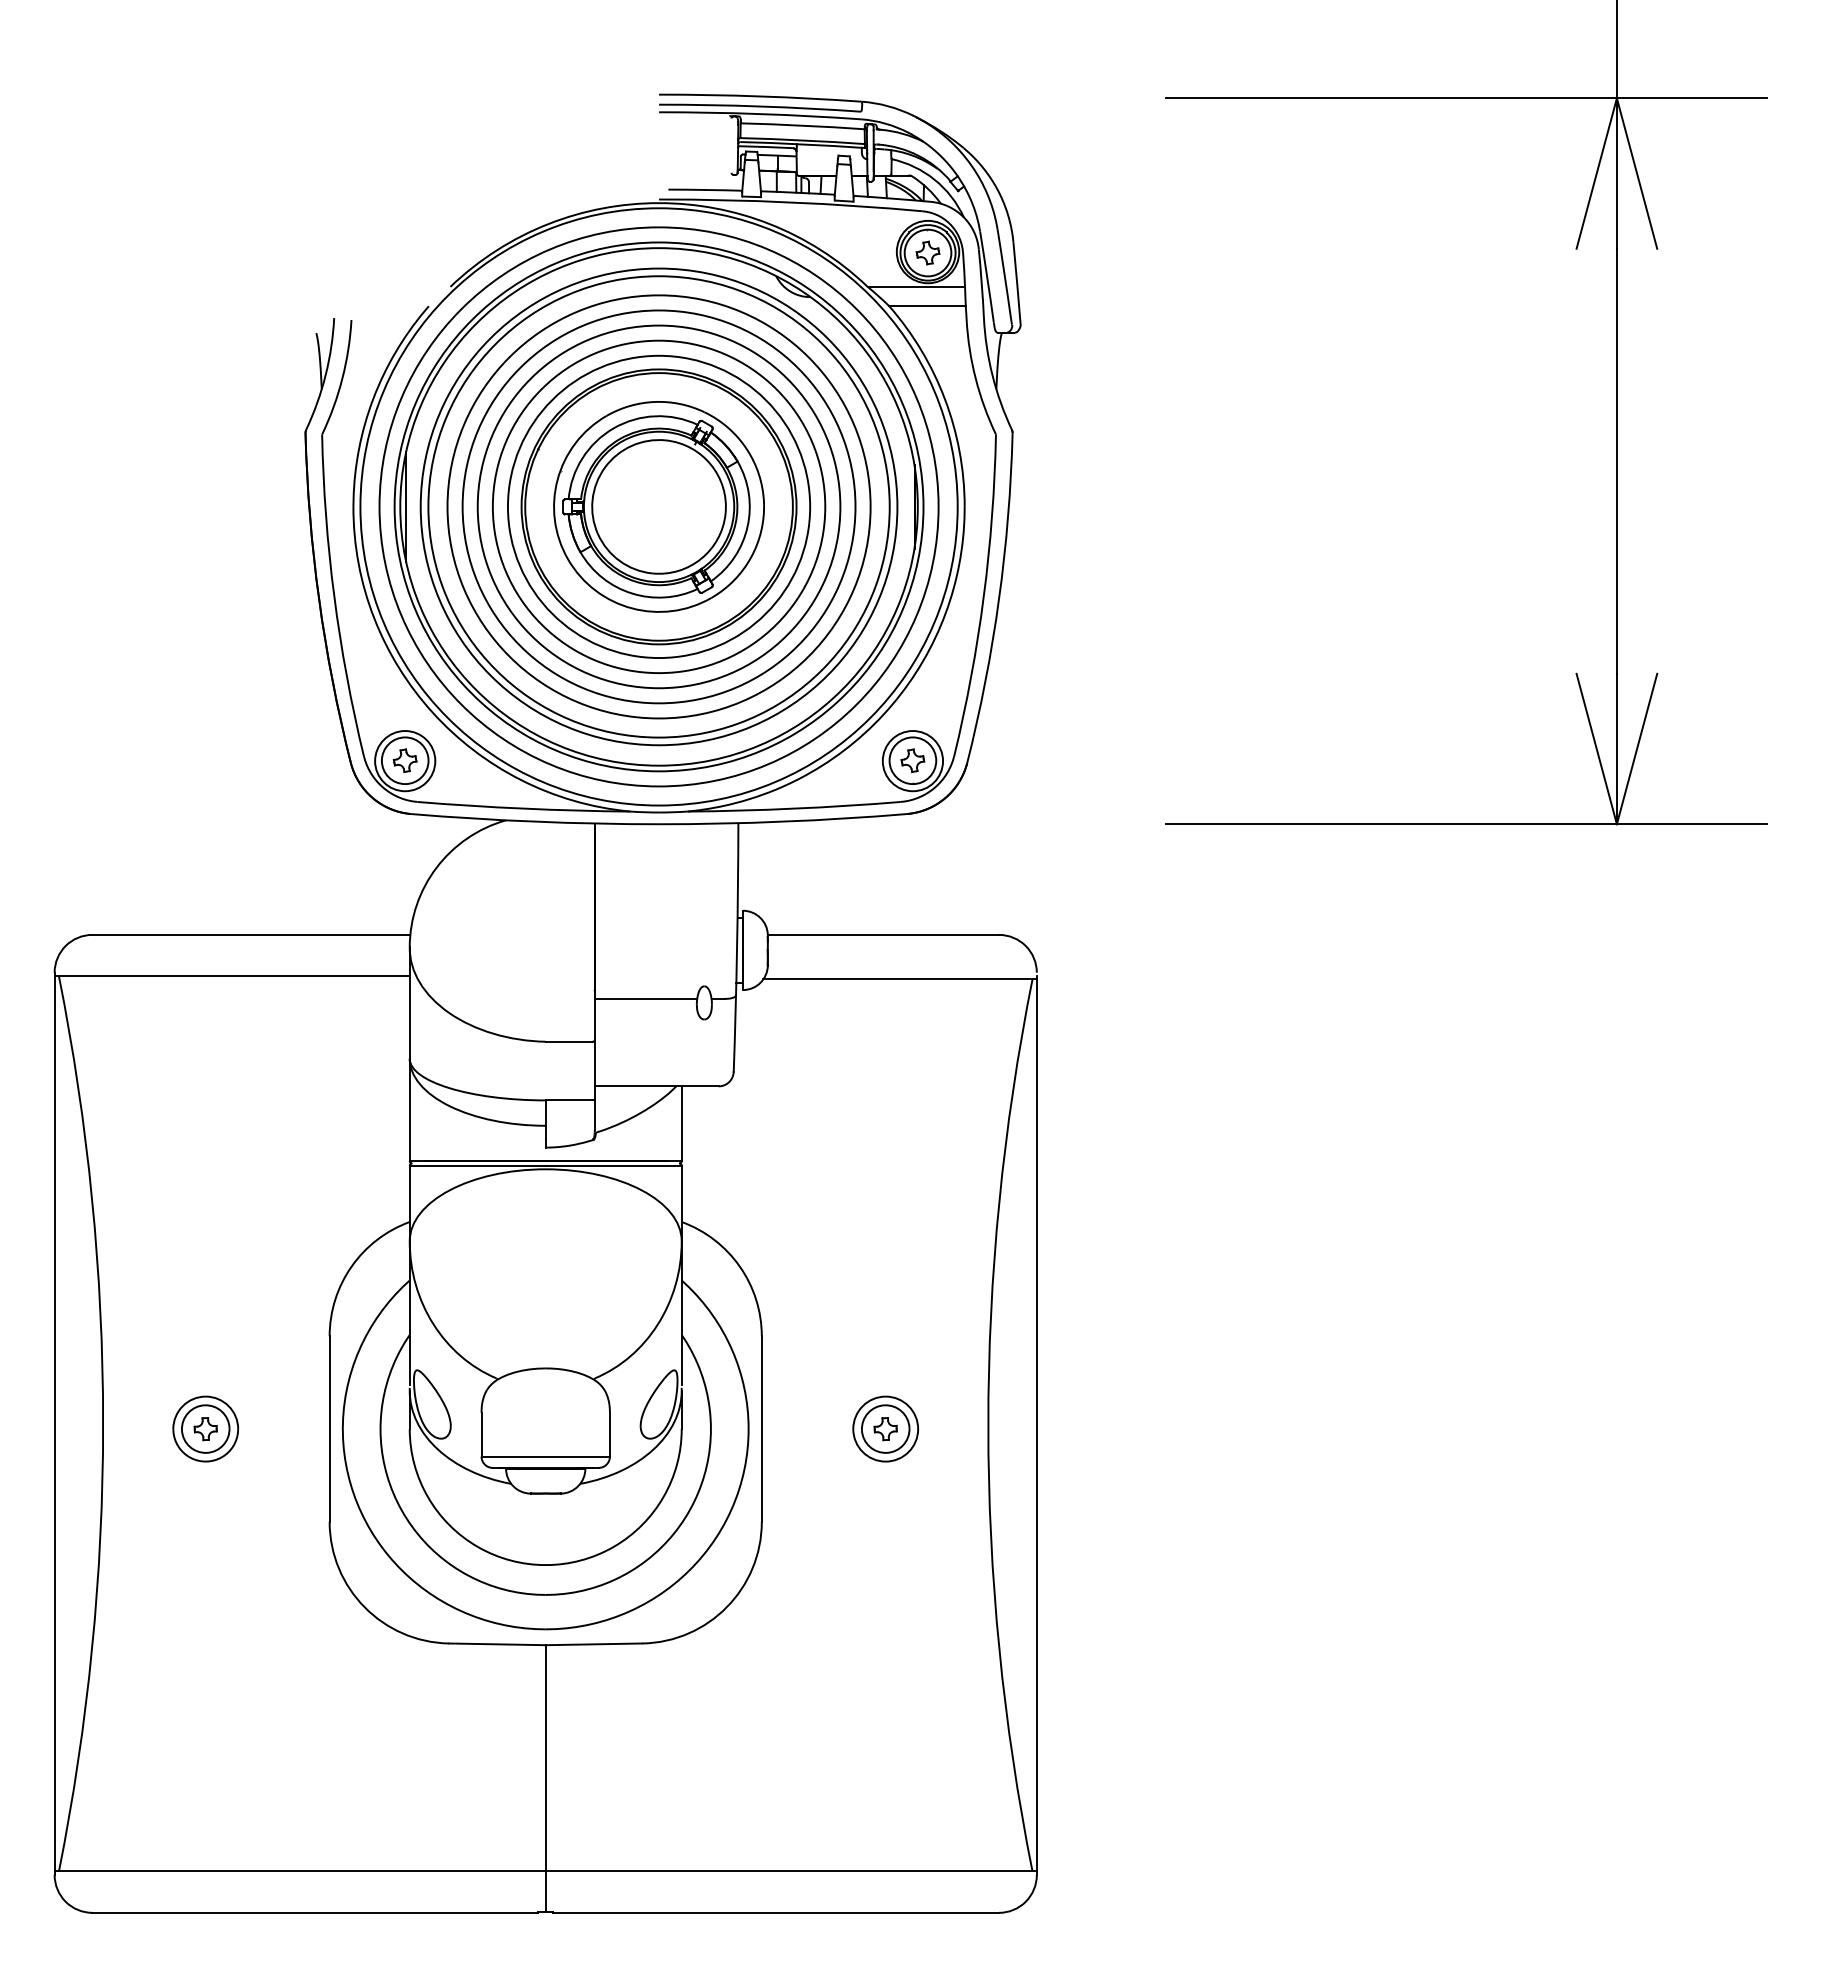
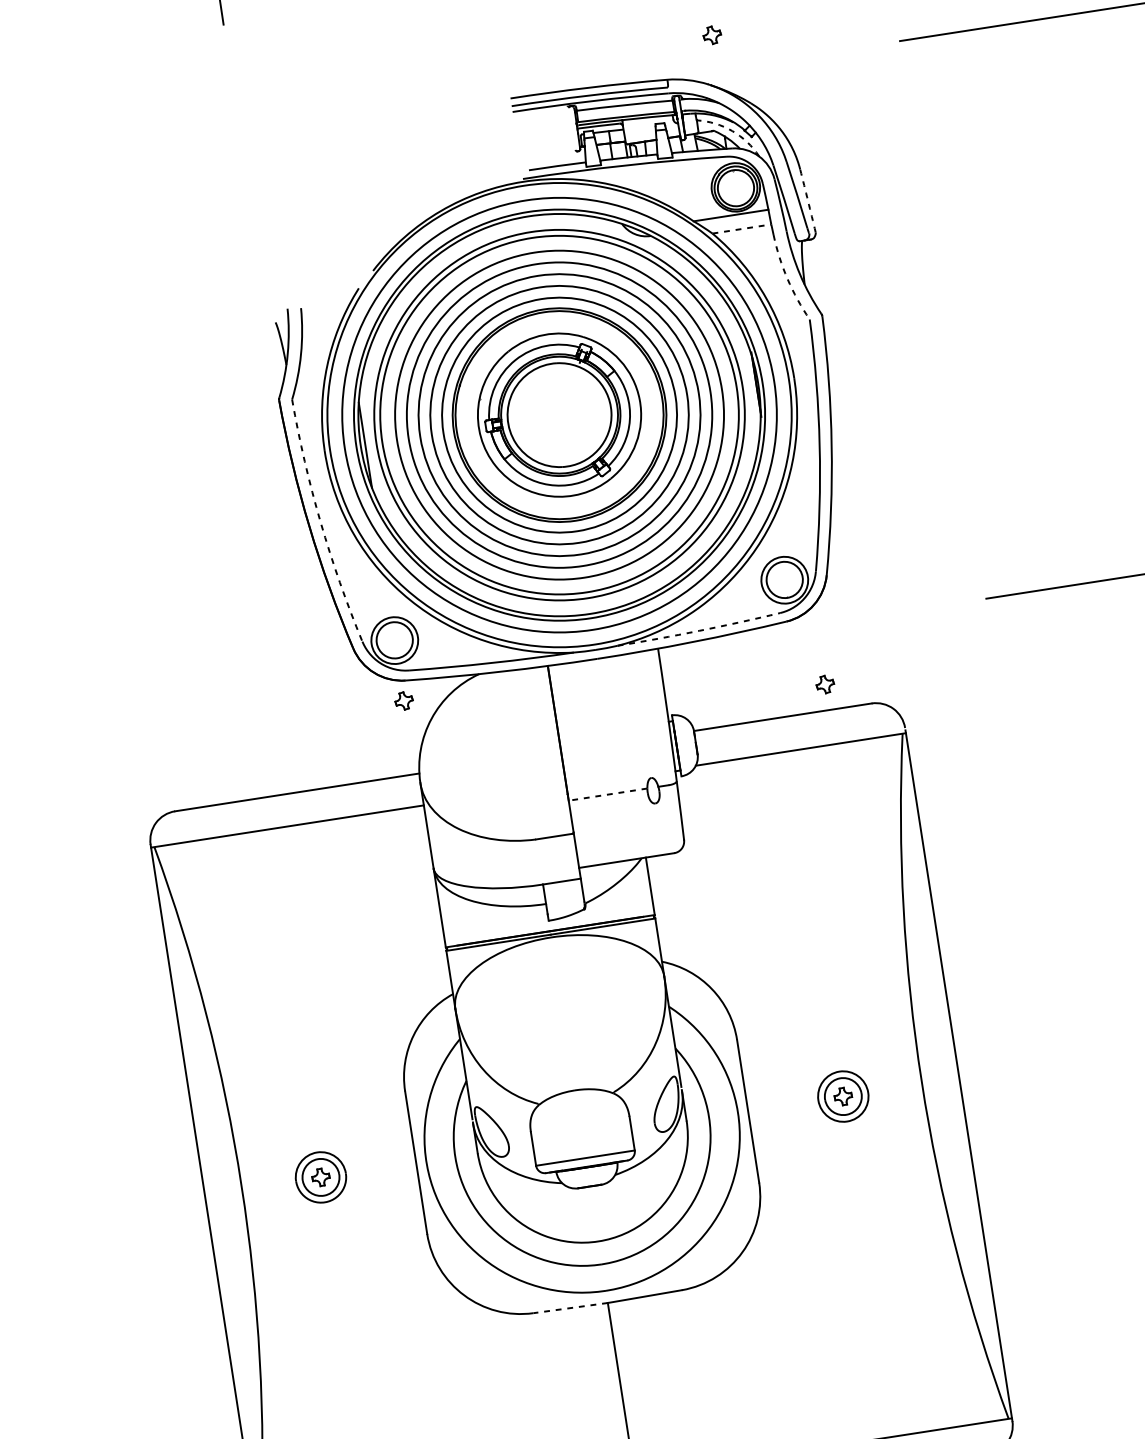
arc: (934, 179) -> (732, 130), solid -> dashed
part: (927, 252) -> (711, 34), moved
arc: (1017, 283) -> (808, 200), solid -> dashed
line: (928, 306) -> (742, 229), solid -> dashed
arc: (975, 378) -> (787, 278), solid -> dashed
arc: (334, 596) -> (320, 522), solid -> dashed
part: (404, 760) -> (403, 700), moved
part: (912, 760) -> (824, 684), moved
arc: (794, 808) -> (699, 630), solid -> dashed
line: (645, 998) -> (607, 794), solid -> dashed
line: (496, 1644) -> (569, 1308), solid -> dashed

